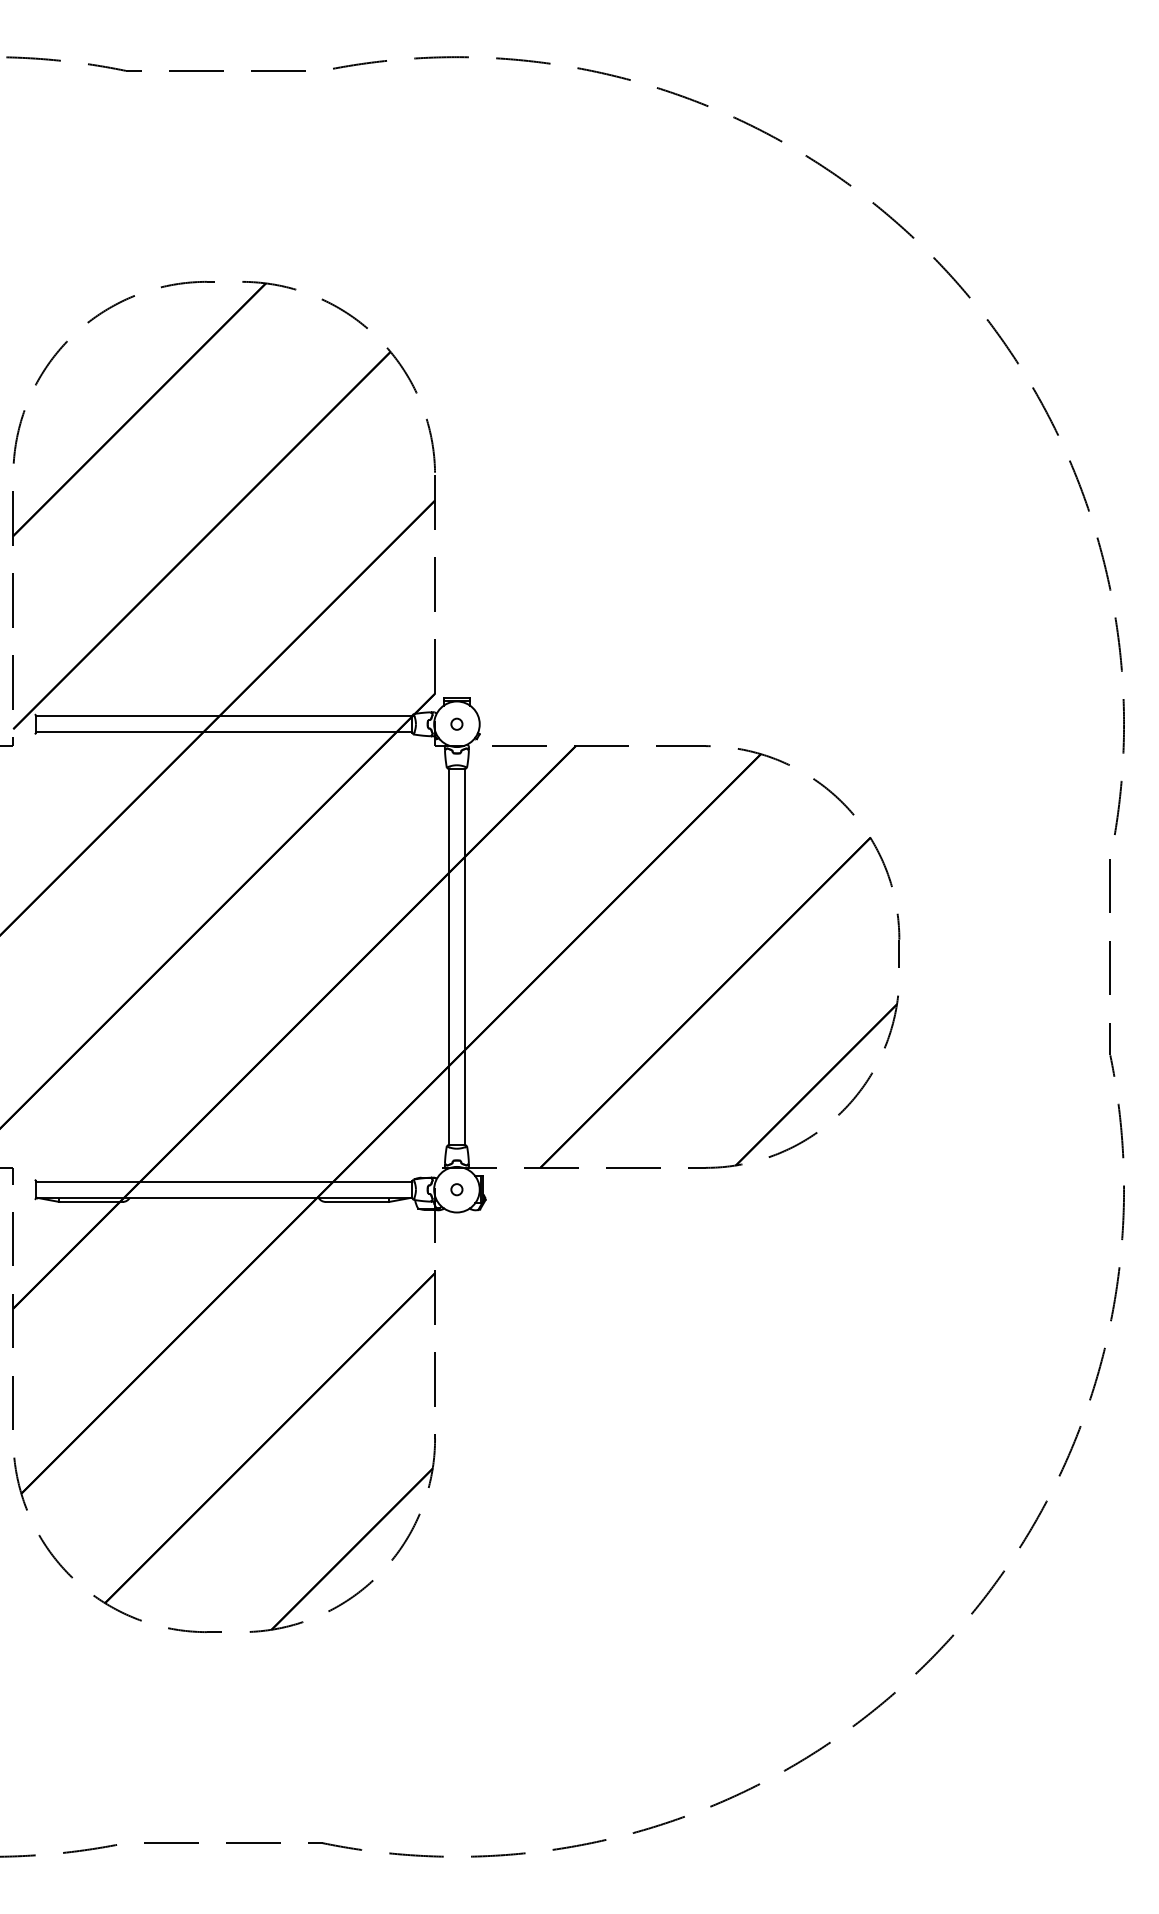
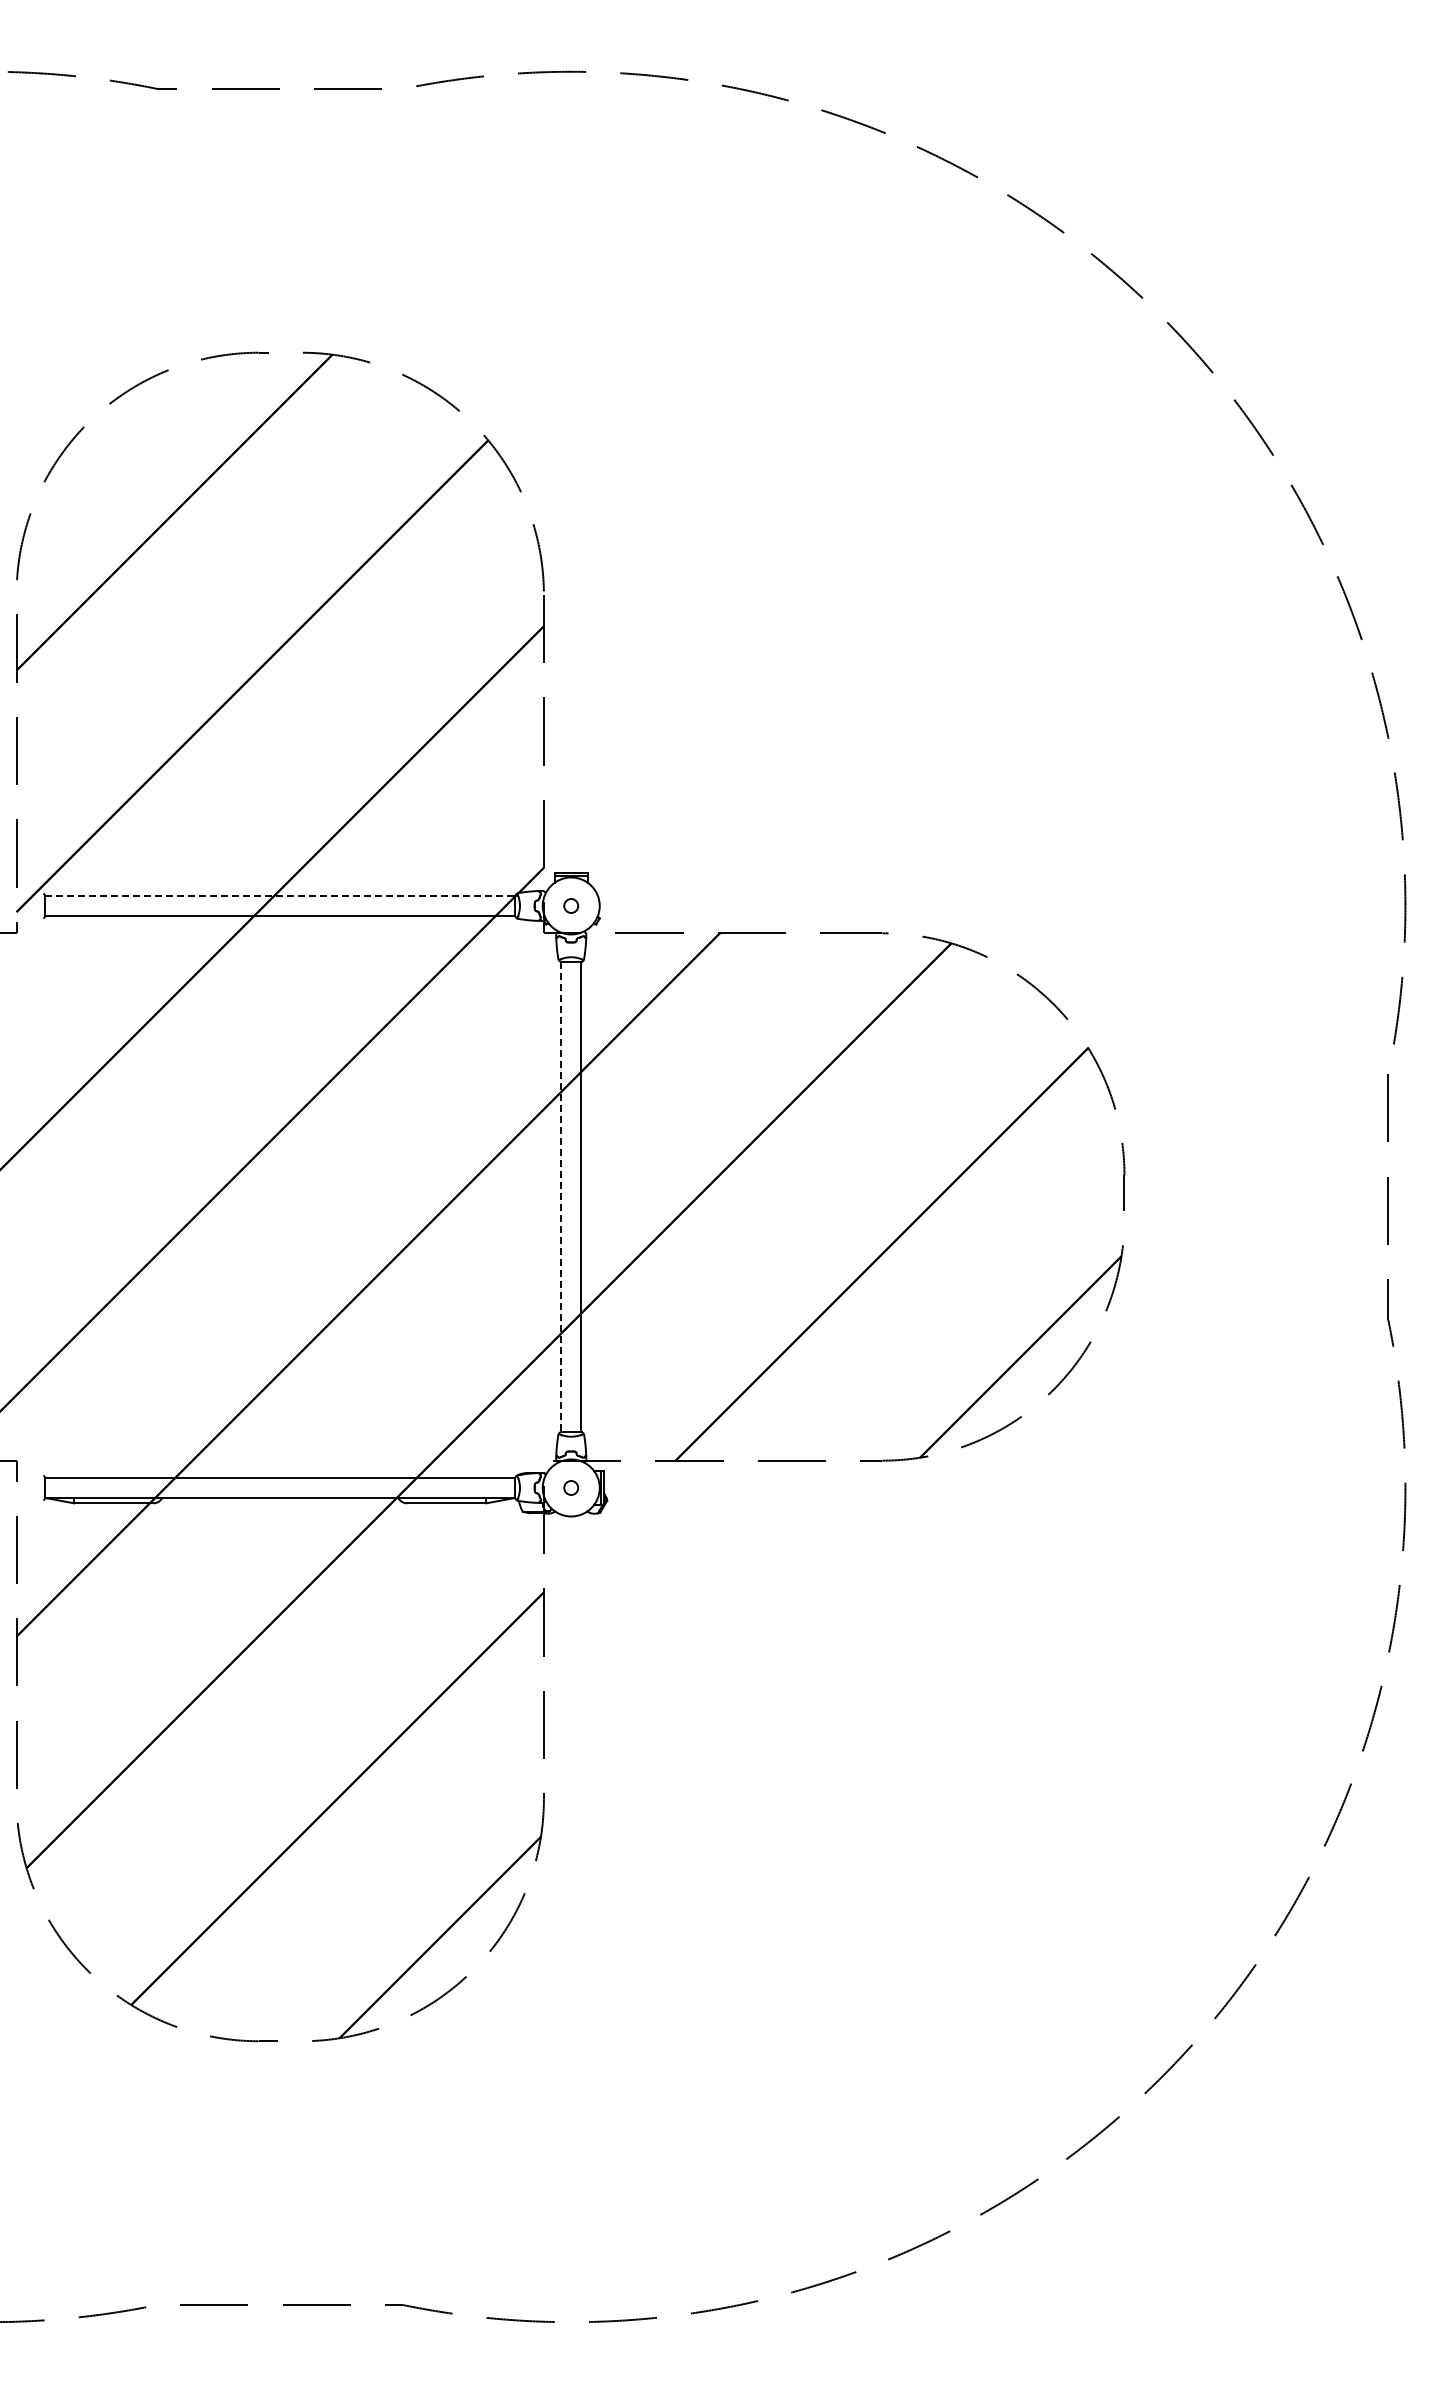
line: (224, 715) -> (280, 895), solid -> dashed
line: (449, 957) -> (561, 1197), solid -> dashed

